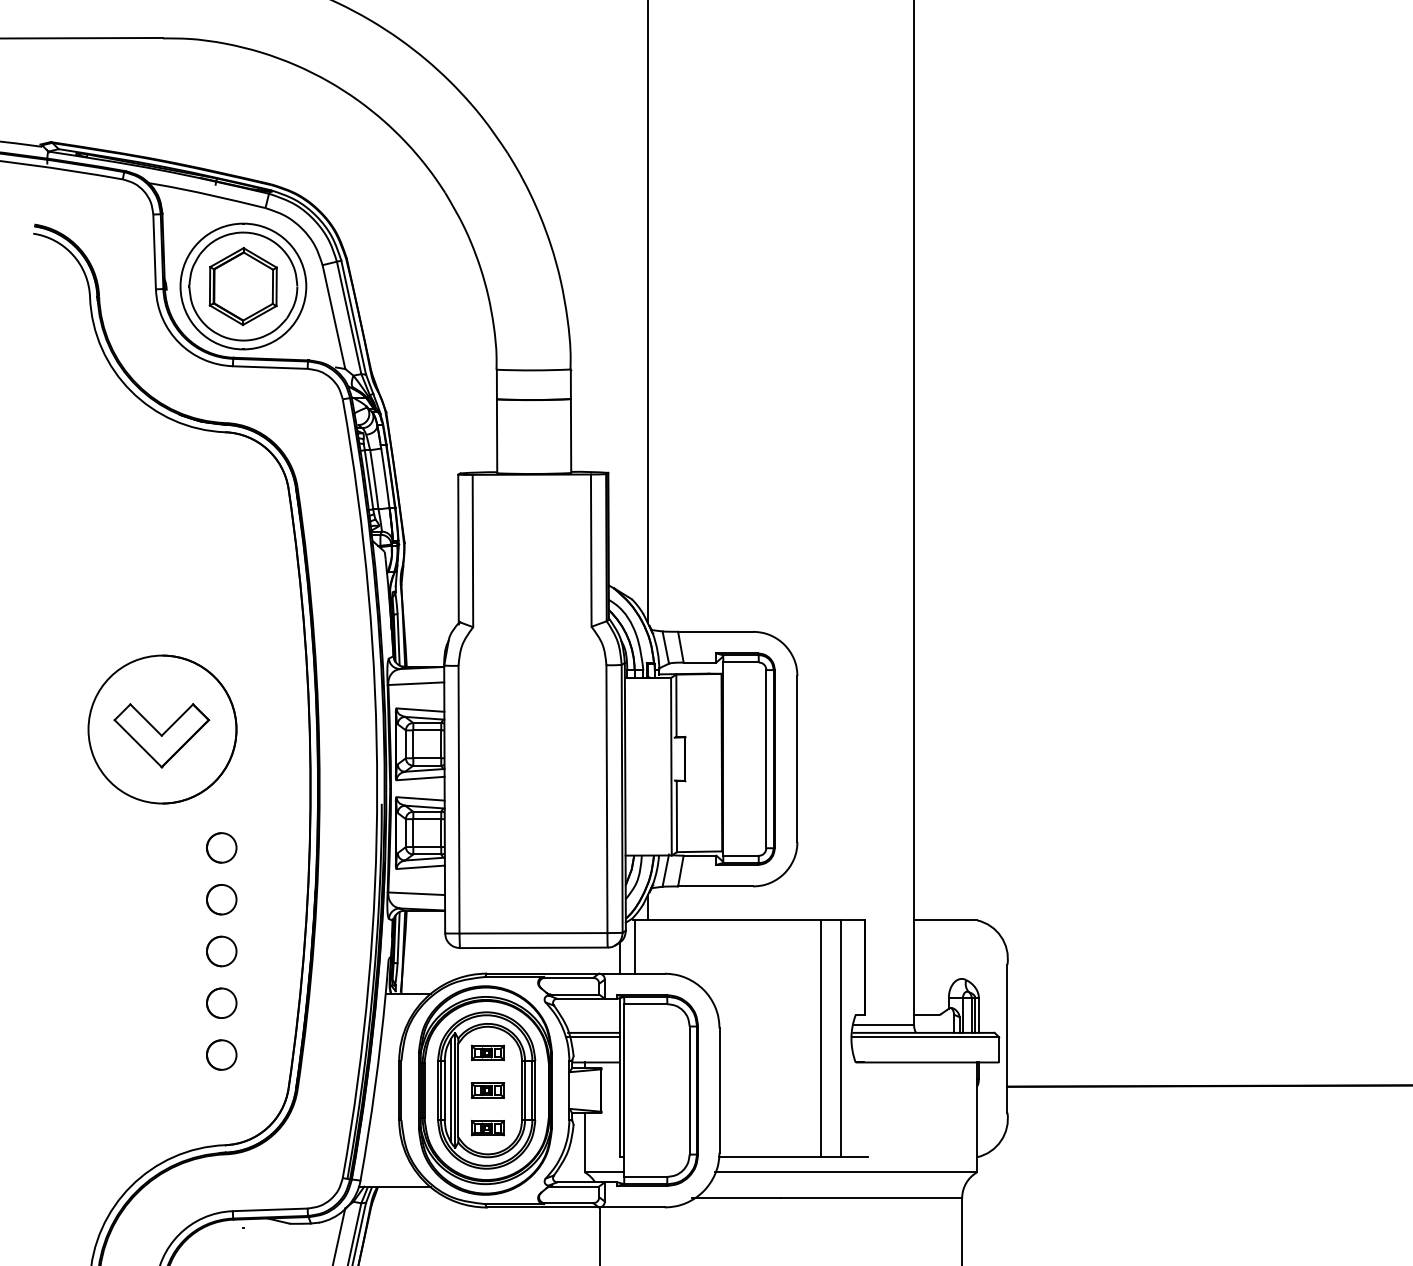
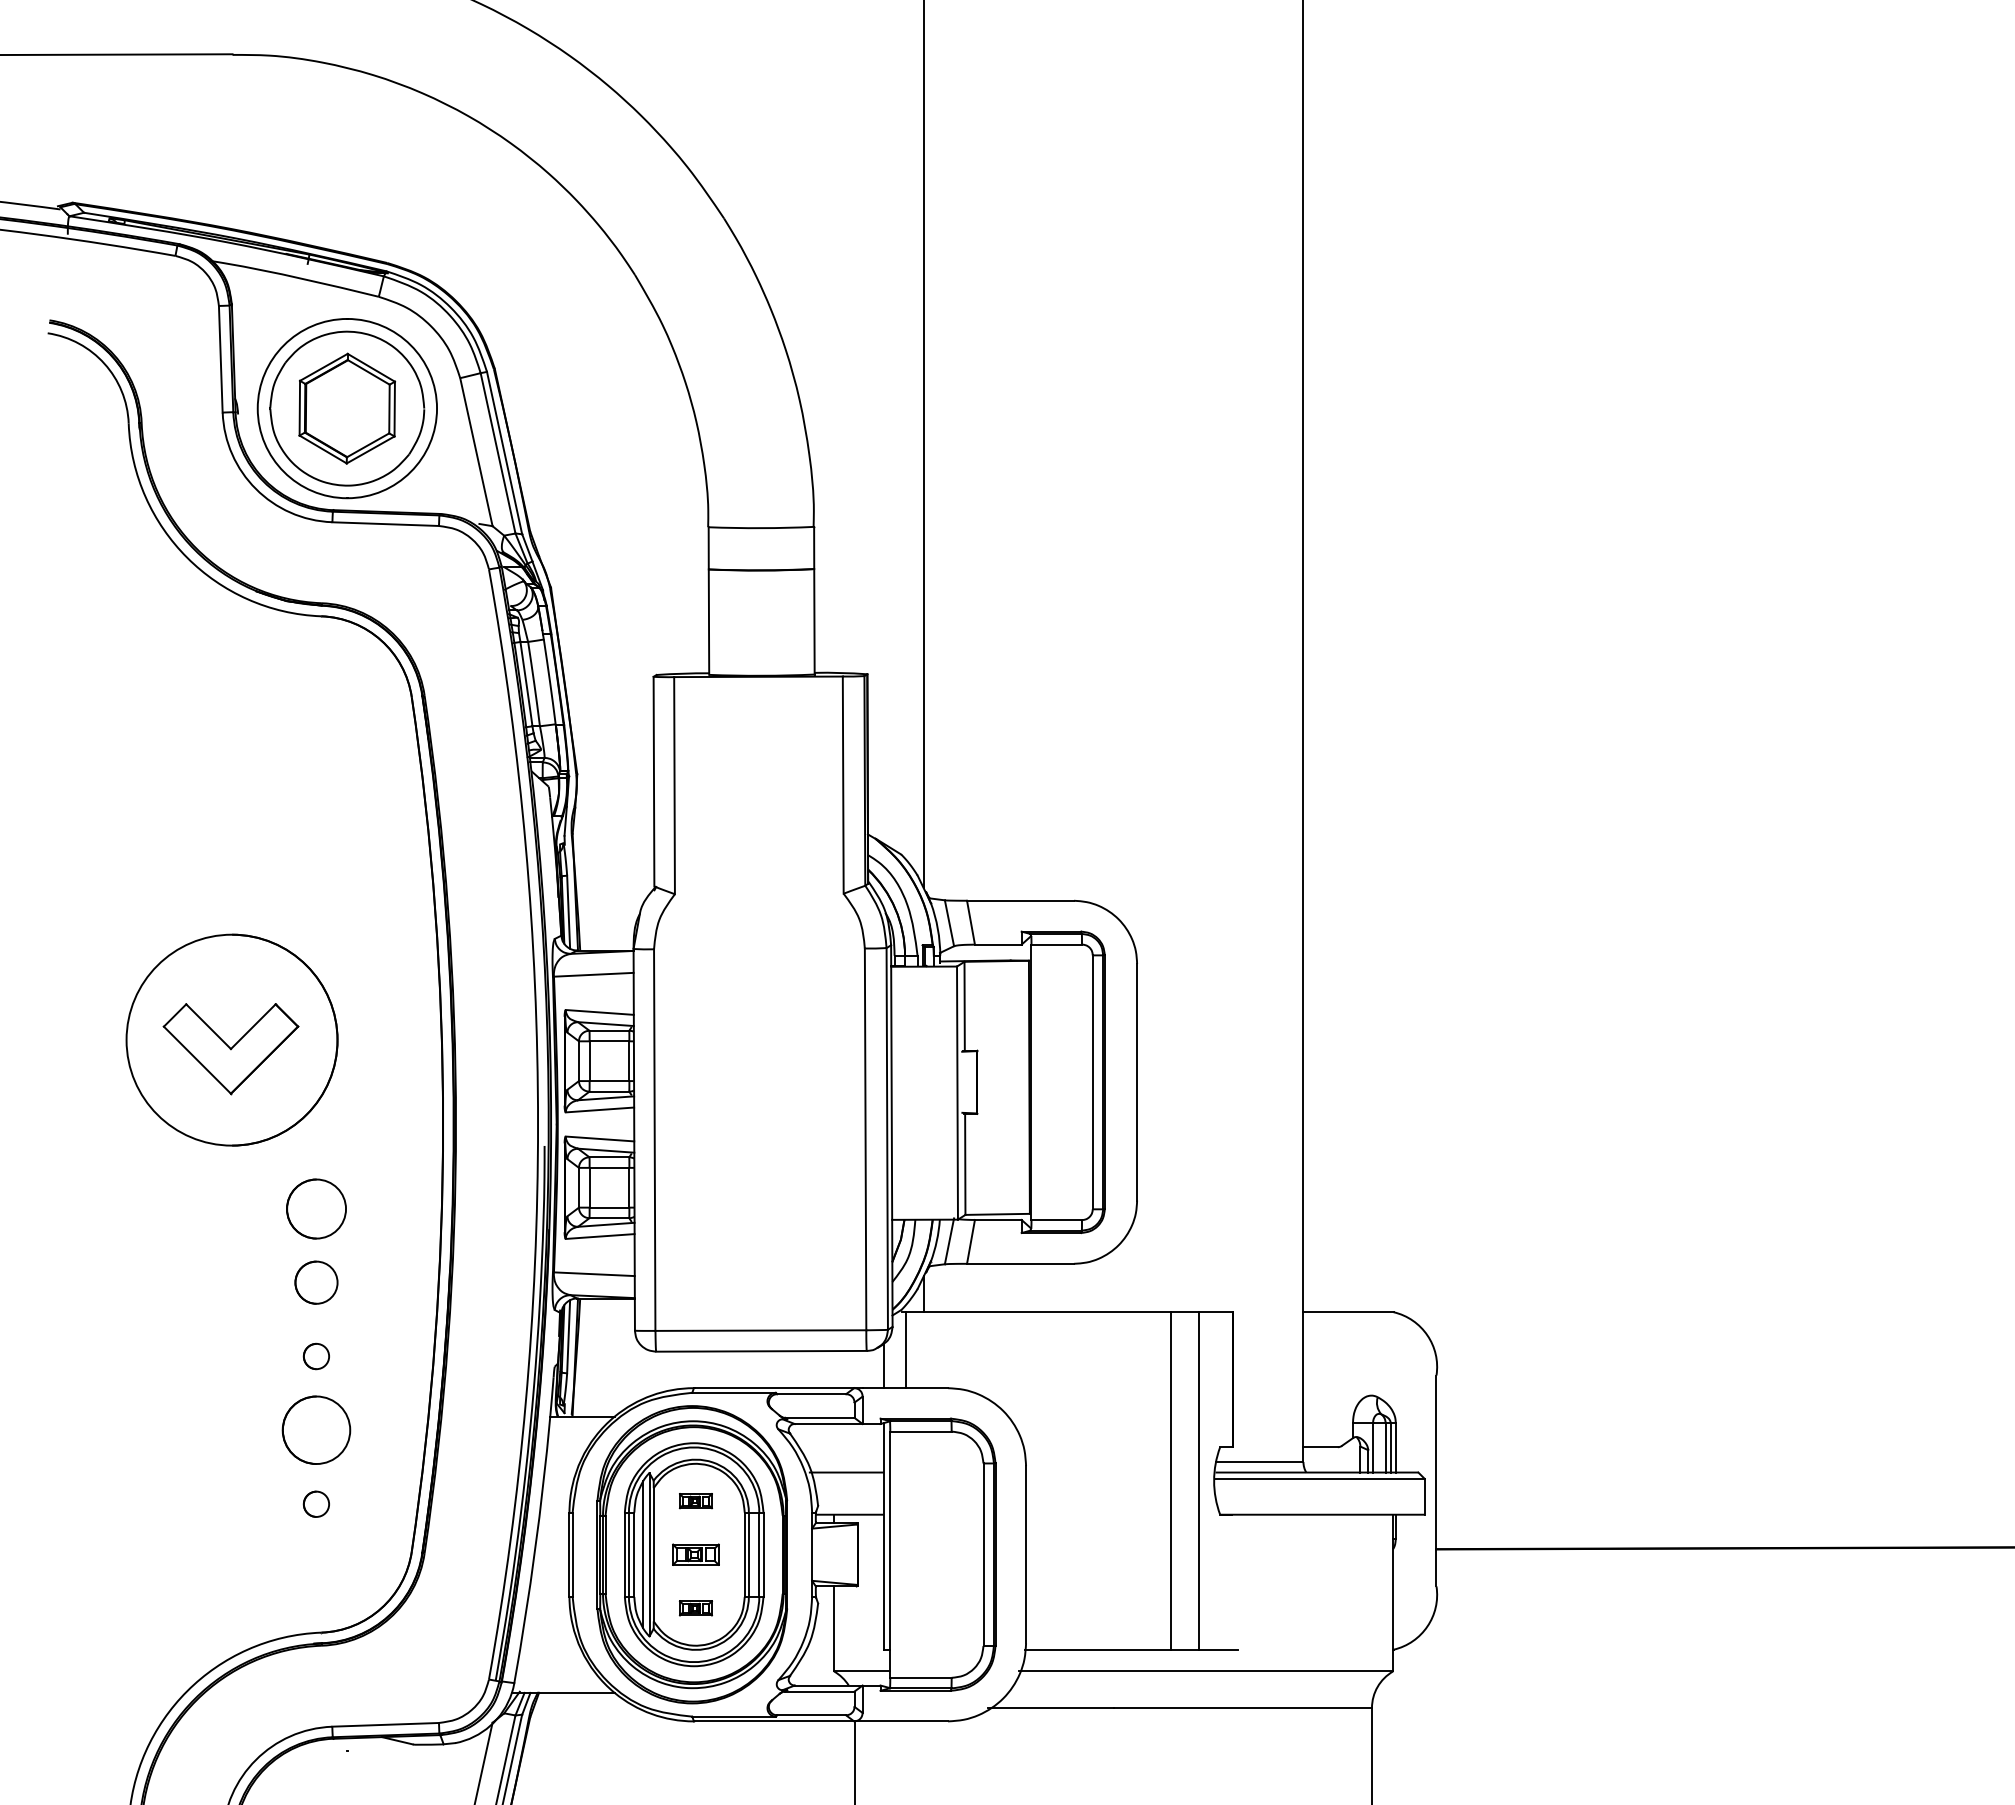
circle: (221, 847) -> (316, 1208), size x1.4
circle: (221, 951) -> (316, 1356), size x0.6
circle: (221, 1003) -> (316, 1430), size x1.6
line: (592, 1037) -> (845, 1478), removed
part: (487, 1052) -> (695, 1500), size x0.7
circle: (221, 1055) -> (316, 1504), size x0.6
part: (487, 1128) -> (695, 1608), size x0.7

